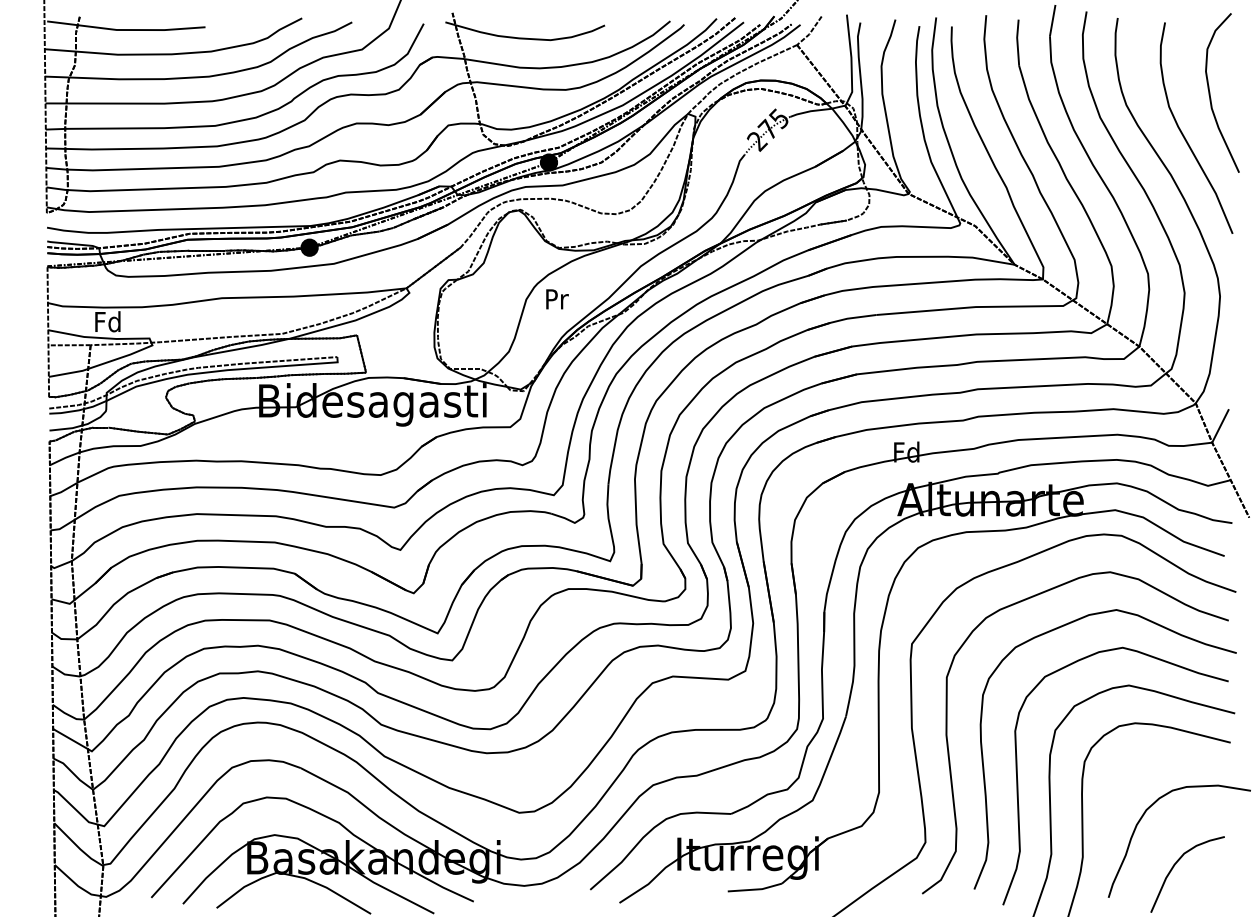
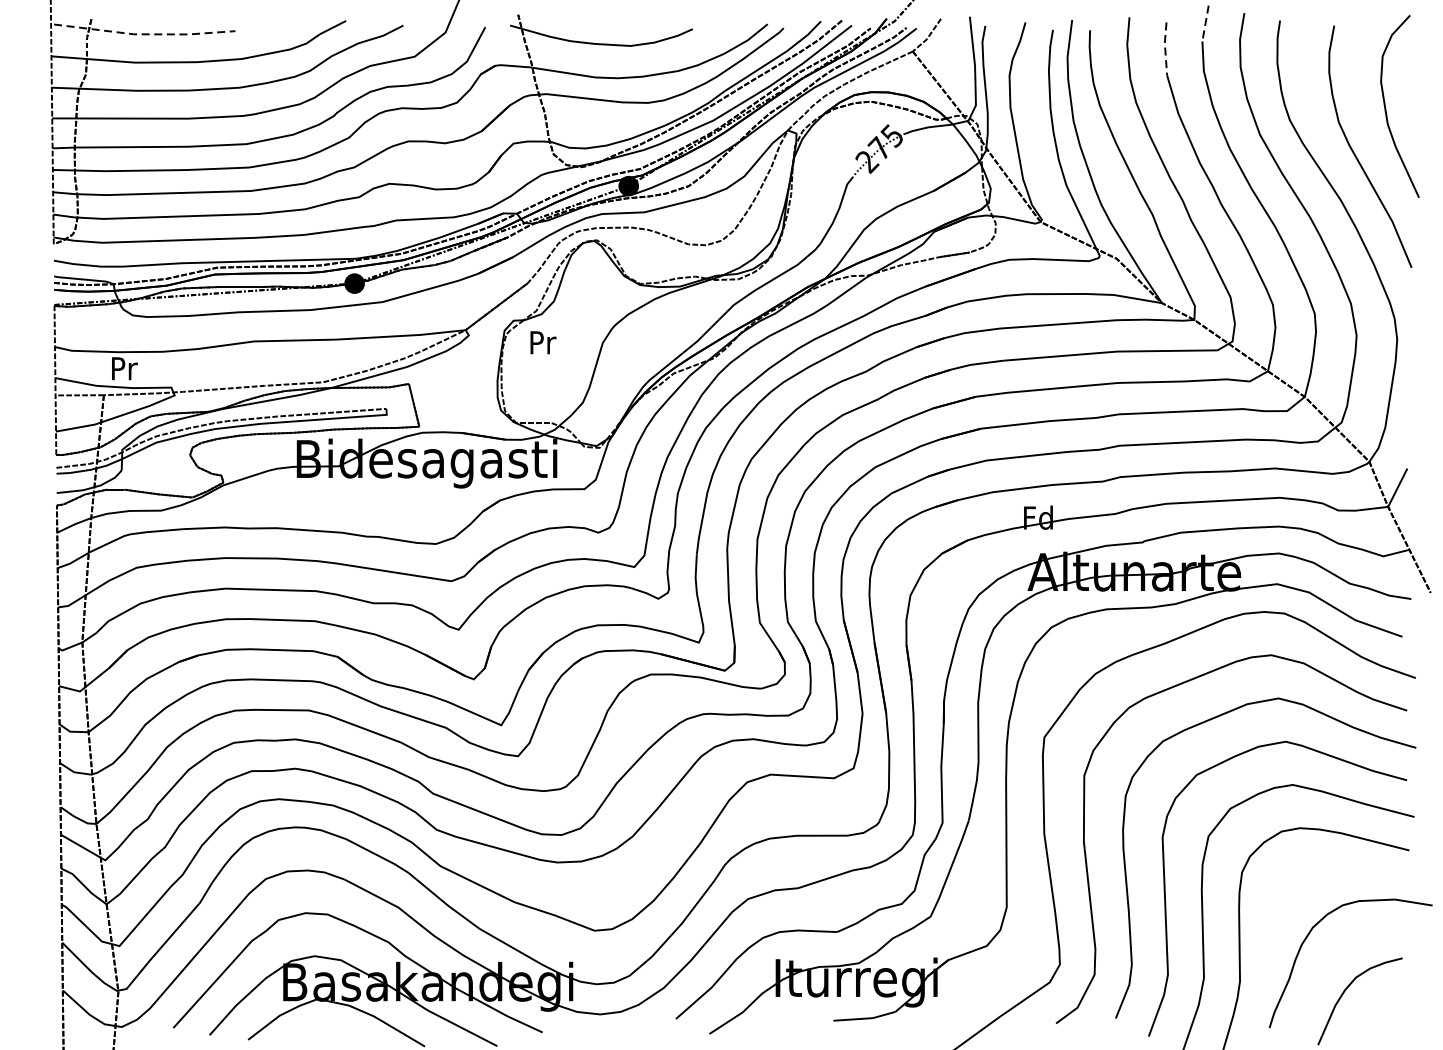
line: (1052, 20) -> (1205, 23), solid -> dashed
line: (126, 30) -> (144, 34), solid -> dashed
line: (1017, 42) -> (1165, 48), solid -> dashed
text: (557, 299) -> (543, 342), moved
text: (107, 321) -> (123, 368), Fd -> Pr

